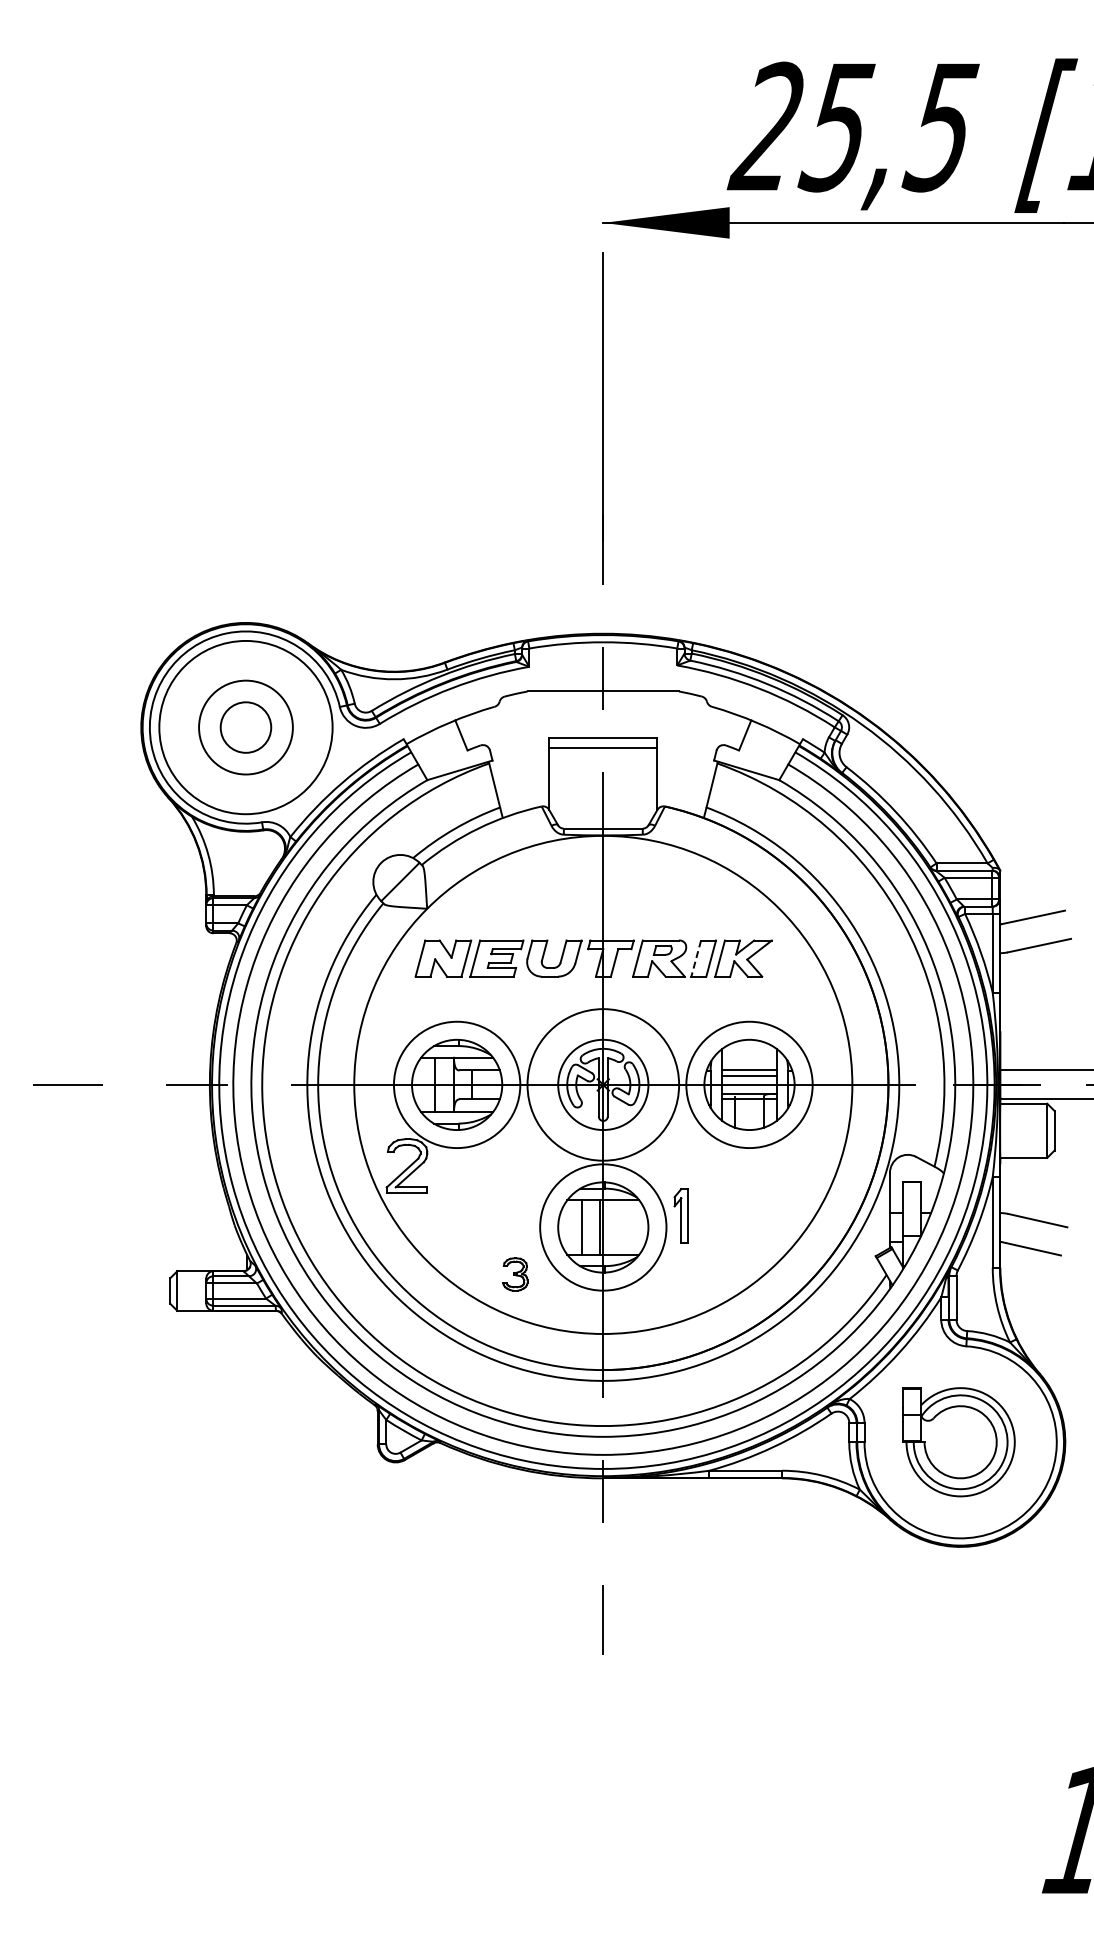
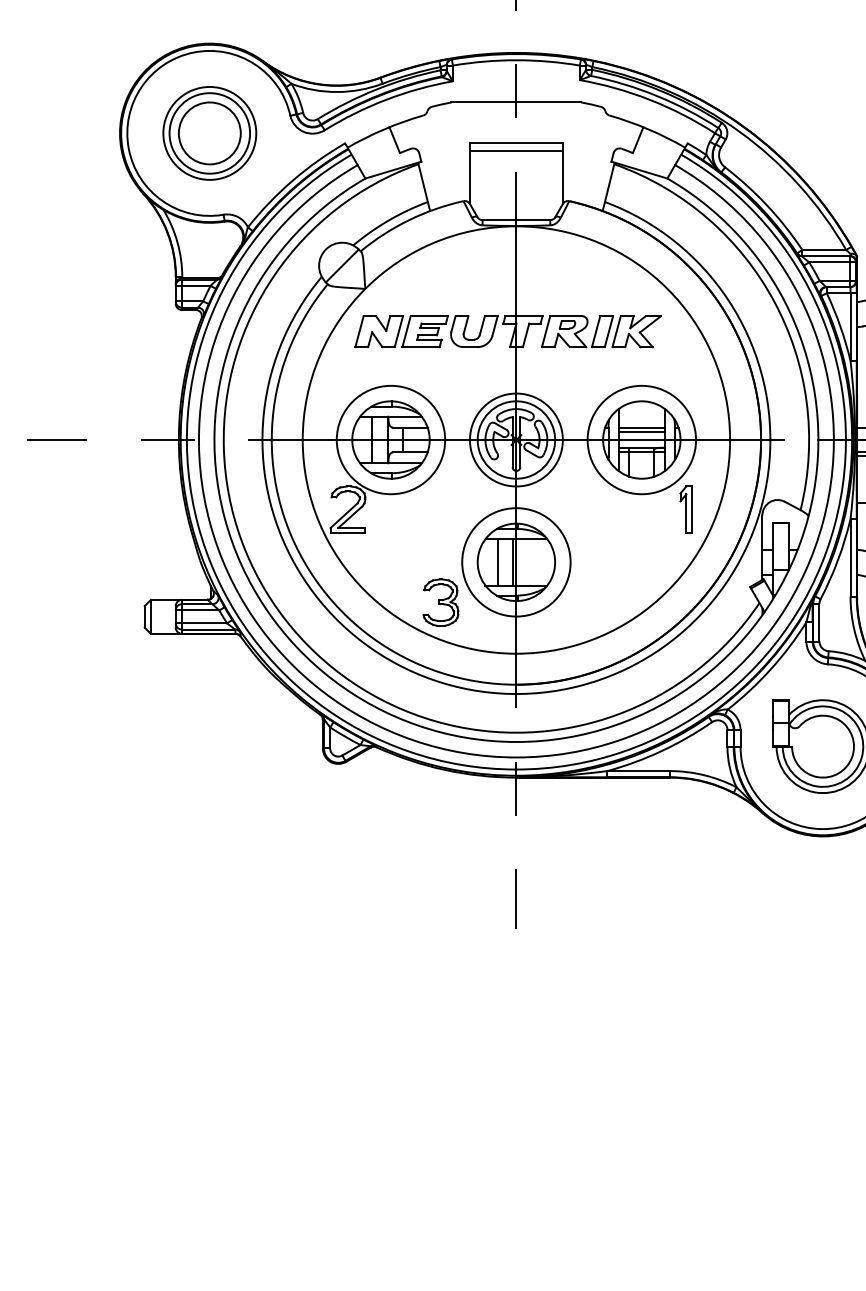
circle: (245, 727) -> (209, 133), size x0.62
circle: (245, 727) -> (209, 133), size x1.43
line: (696, 958) -> (596, 331), dashed -> solid
circle: (603, 1084) -> (516, 439), size x0.71
part: (680, 1215) -> (685, 509), moved
part: (515, 1274) -> (441, 602), size x1.67

